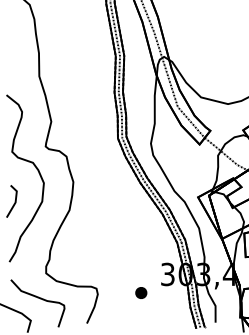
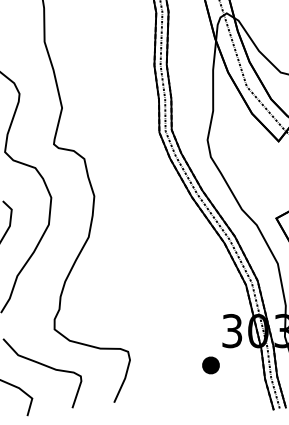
part: (141, 292) -> (211, 364), moved

